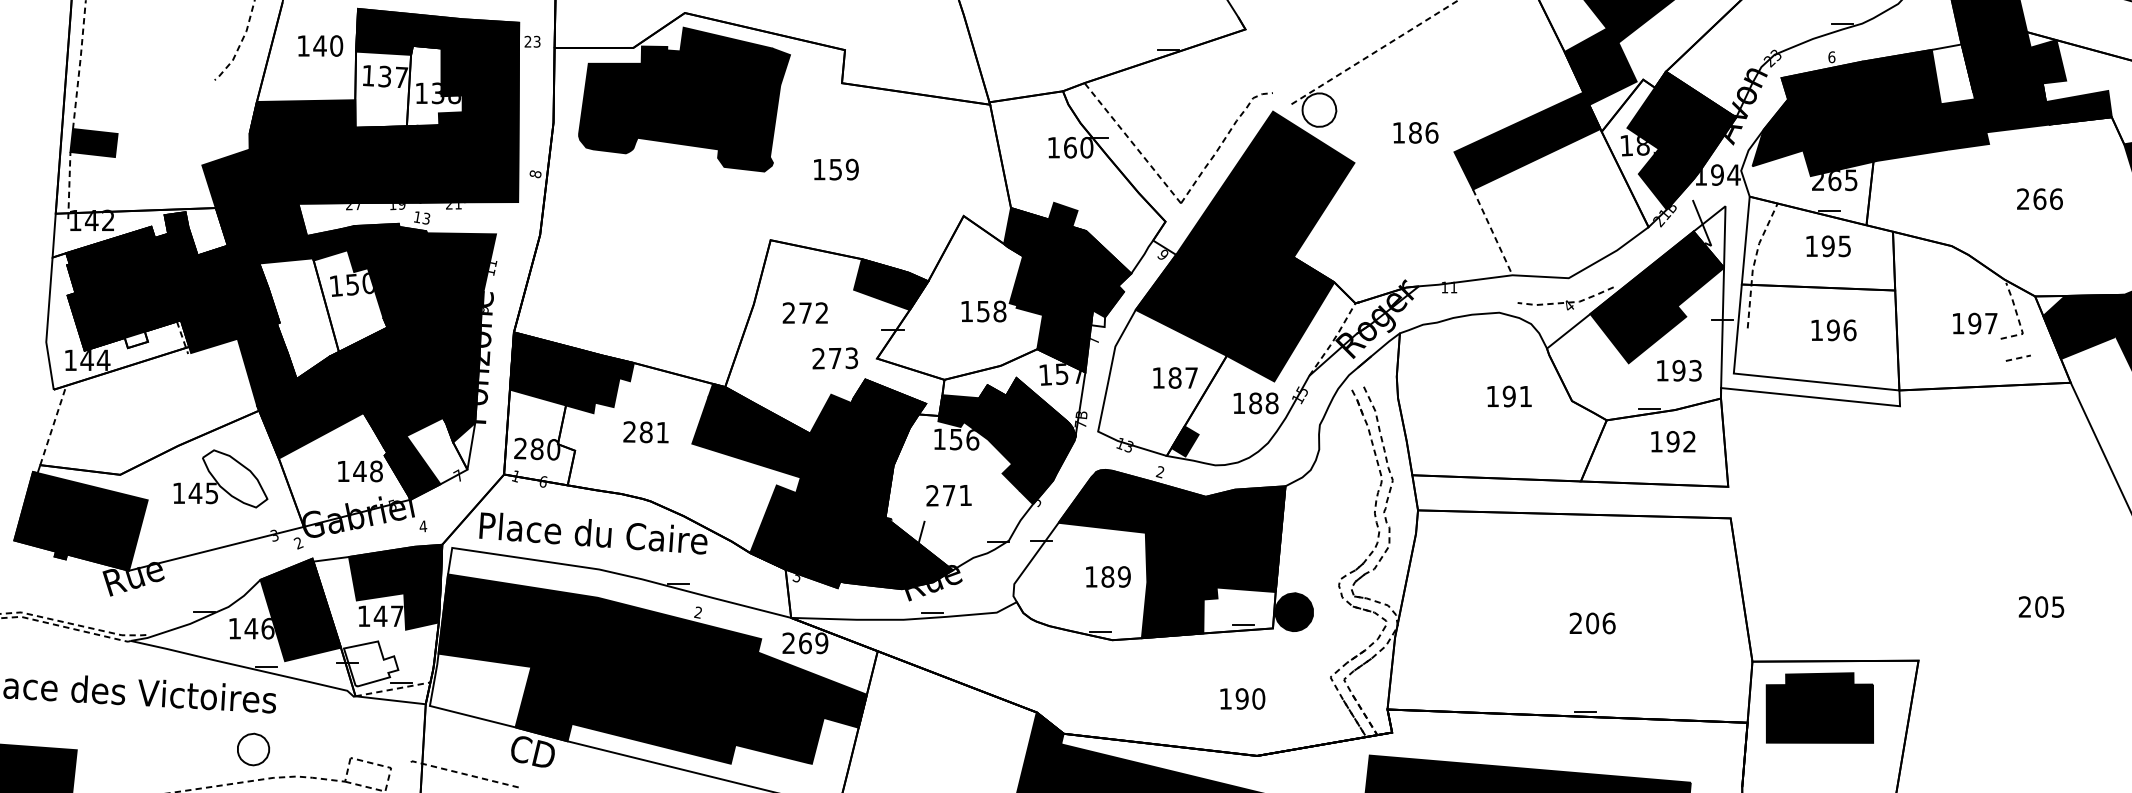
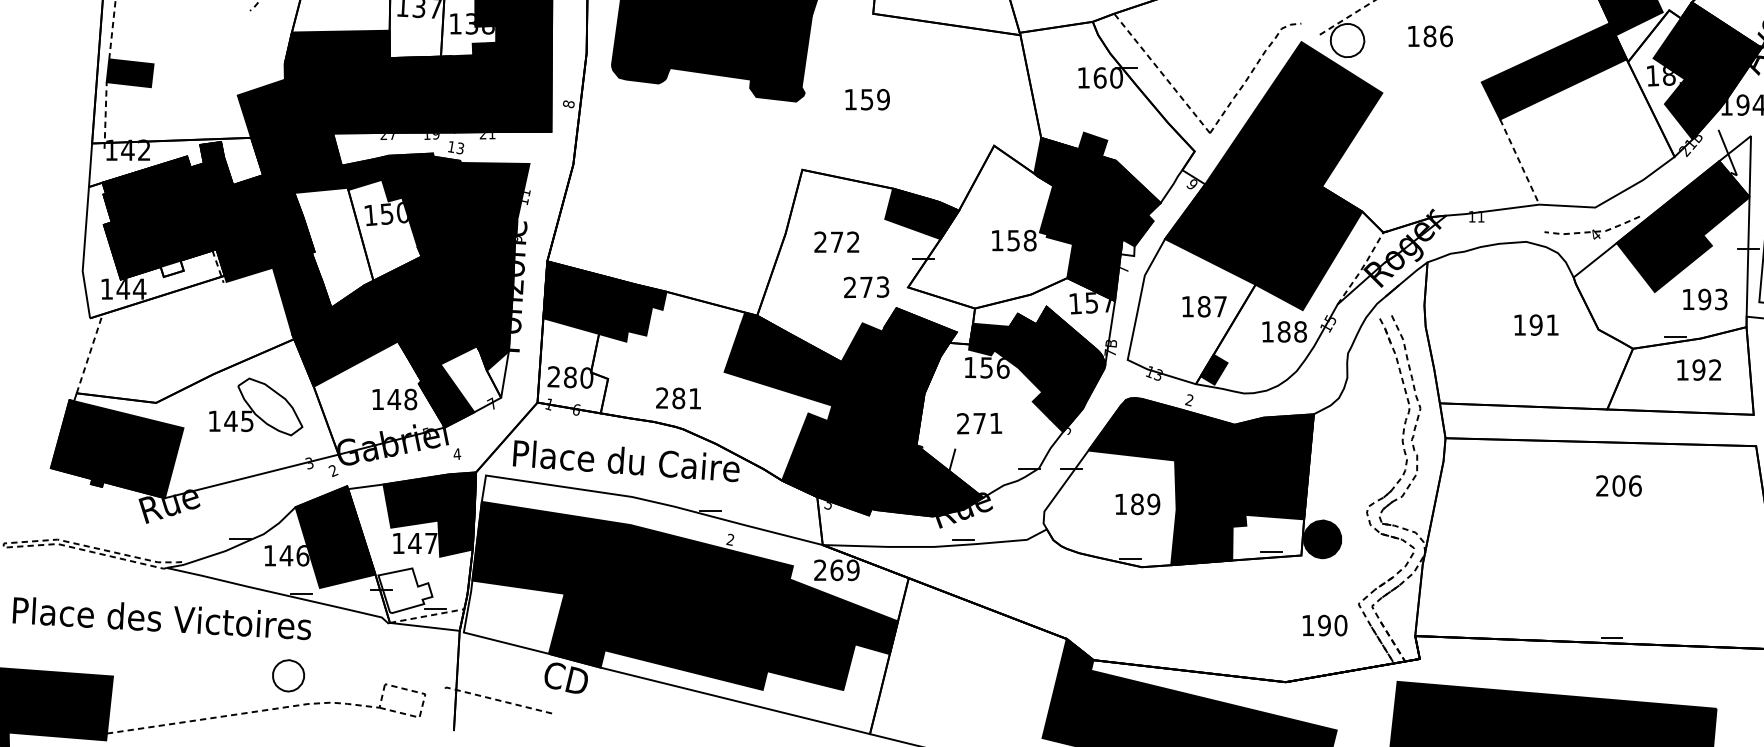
text: (1415, 132) -> (1430, 35), moved
text: (645, 432) -> (678, 398), moved
text: (1592, 623) -> (1618, 486), moved
text: (1242, 698) -> (1324, 625), moved

